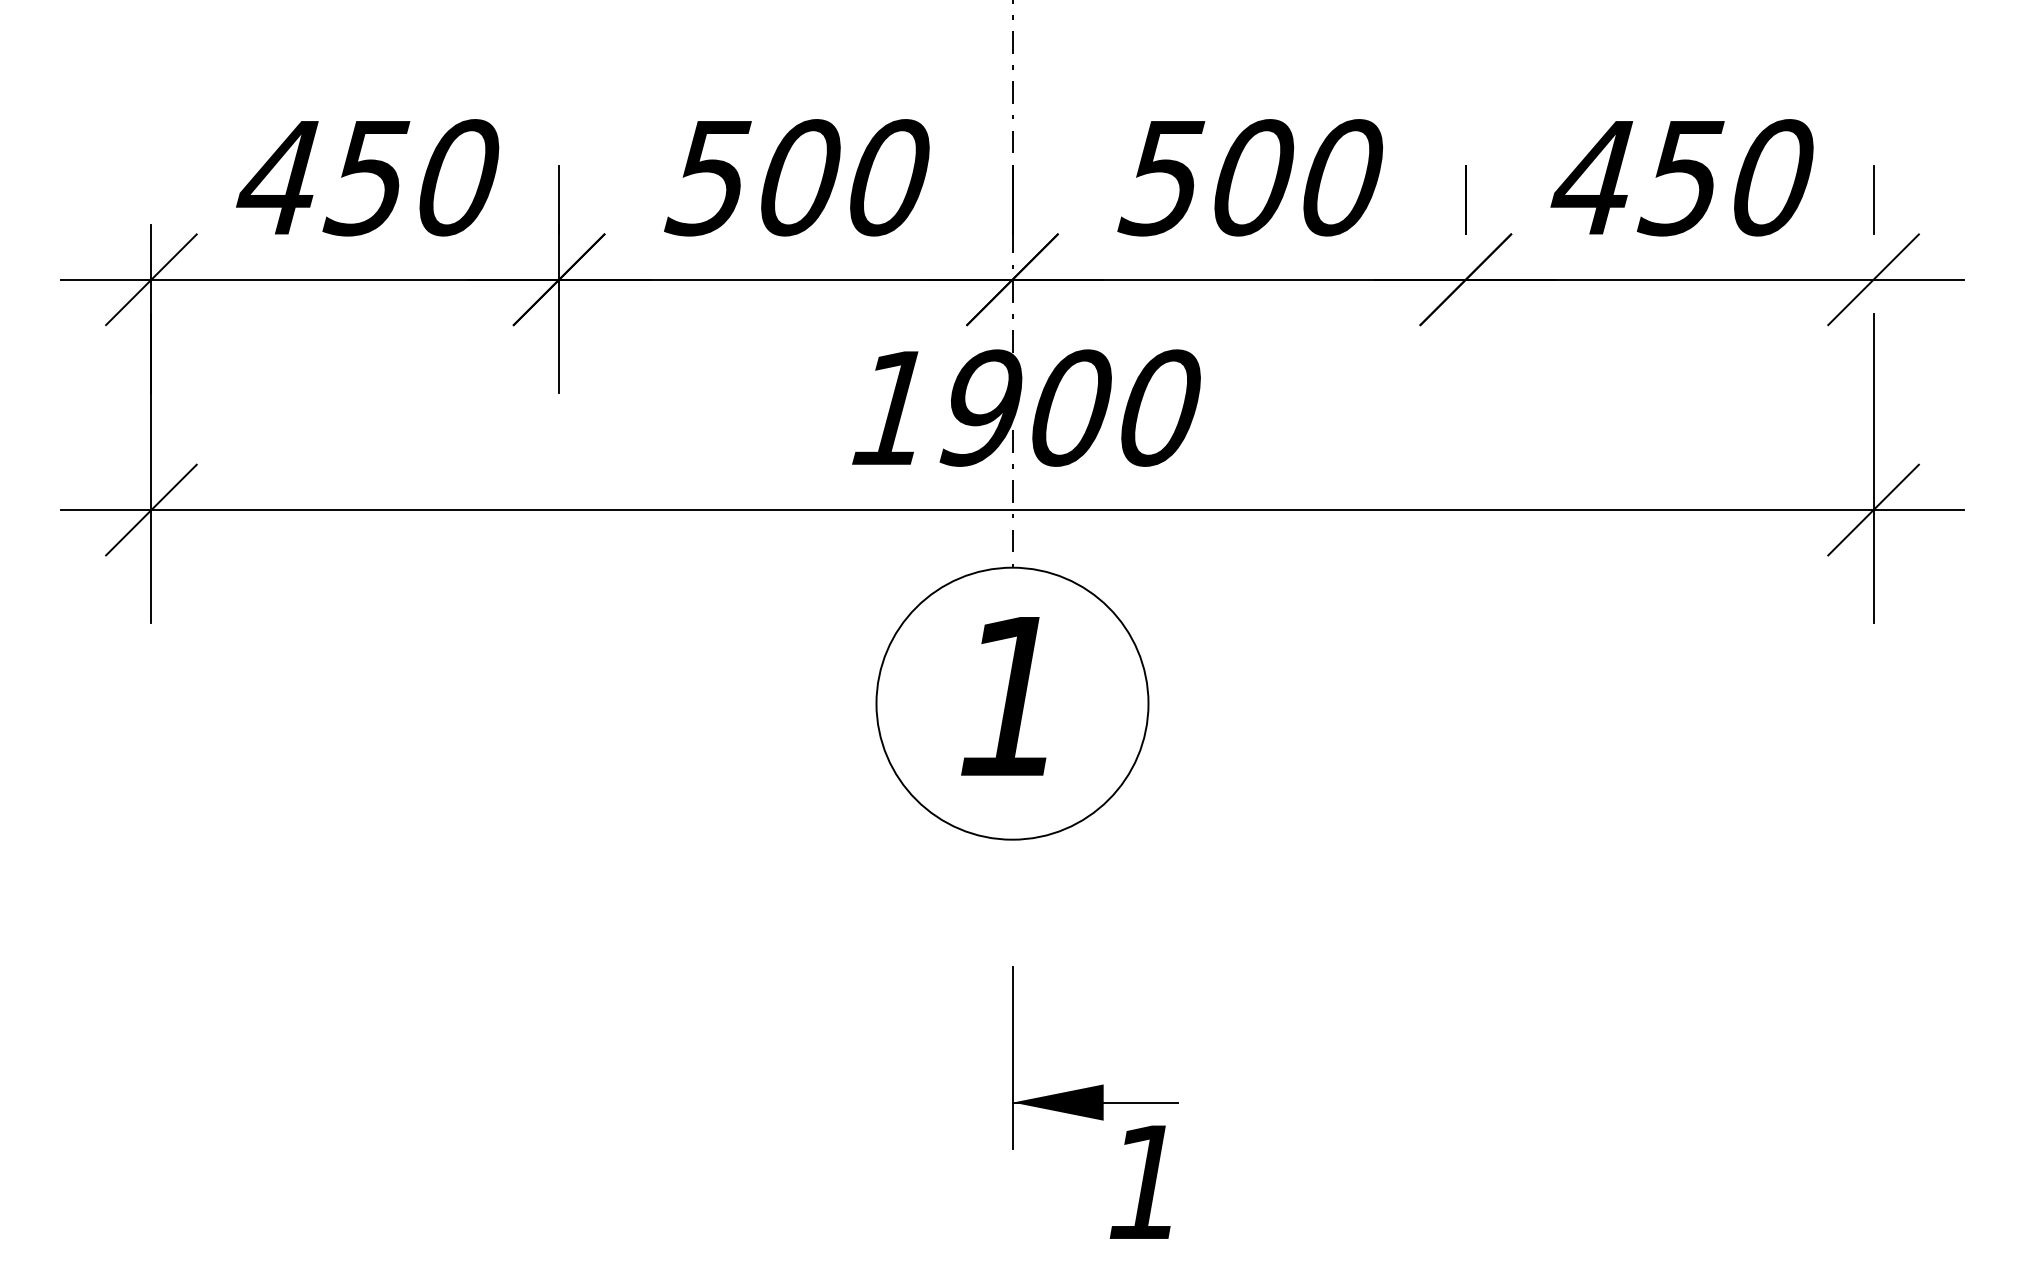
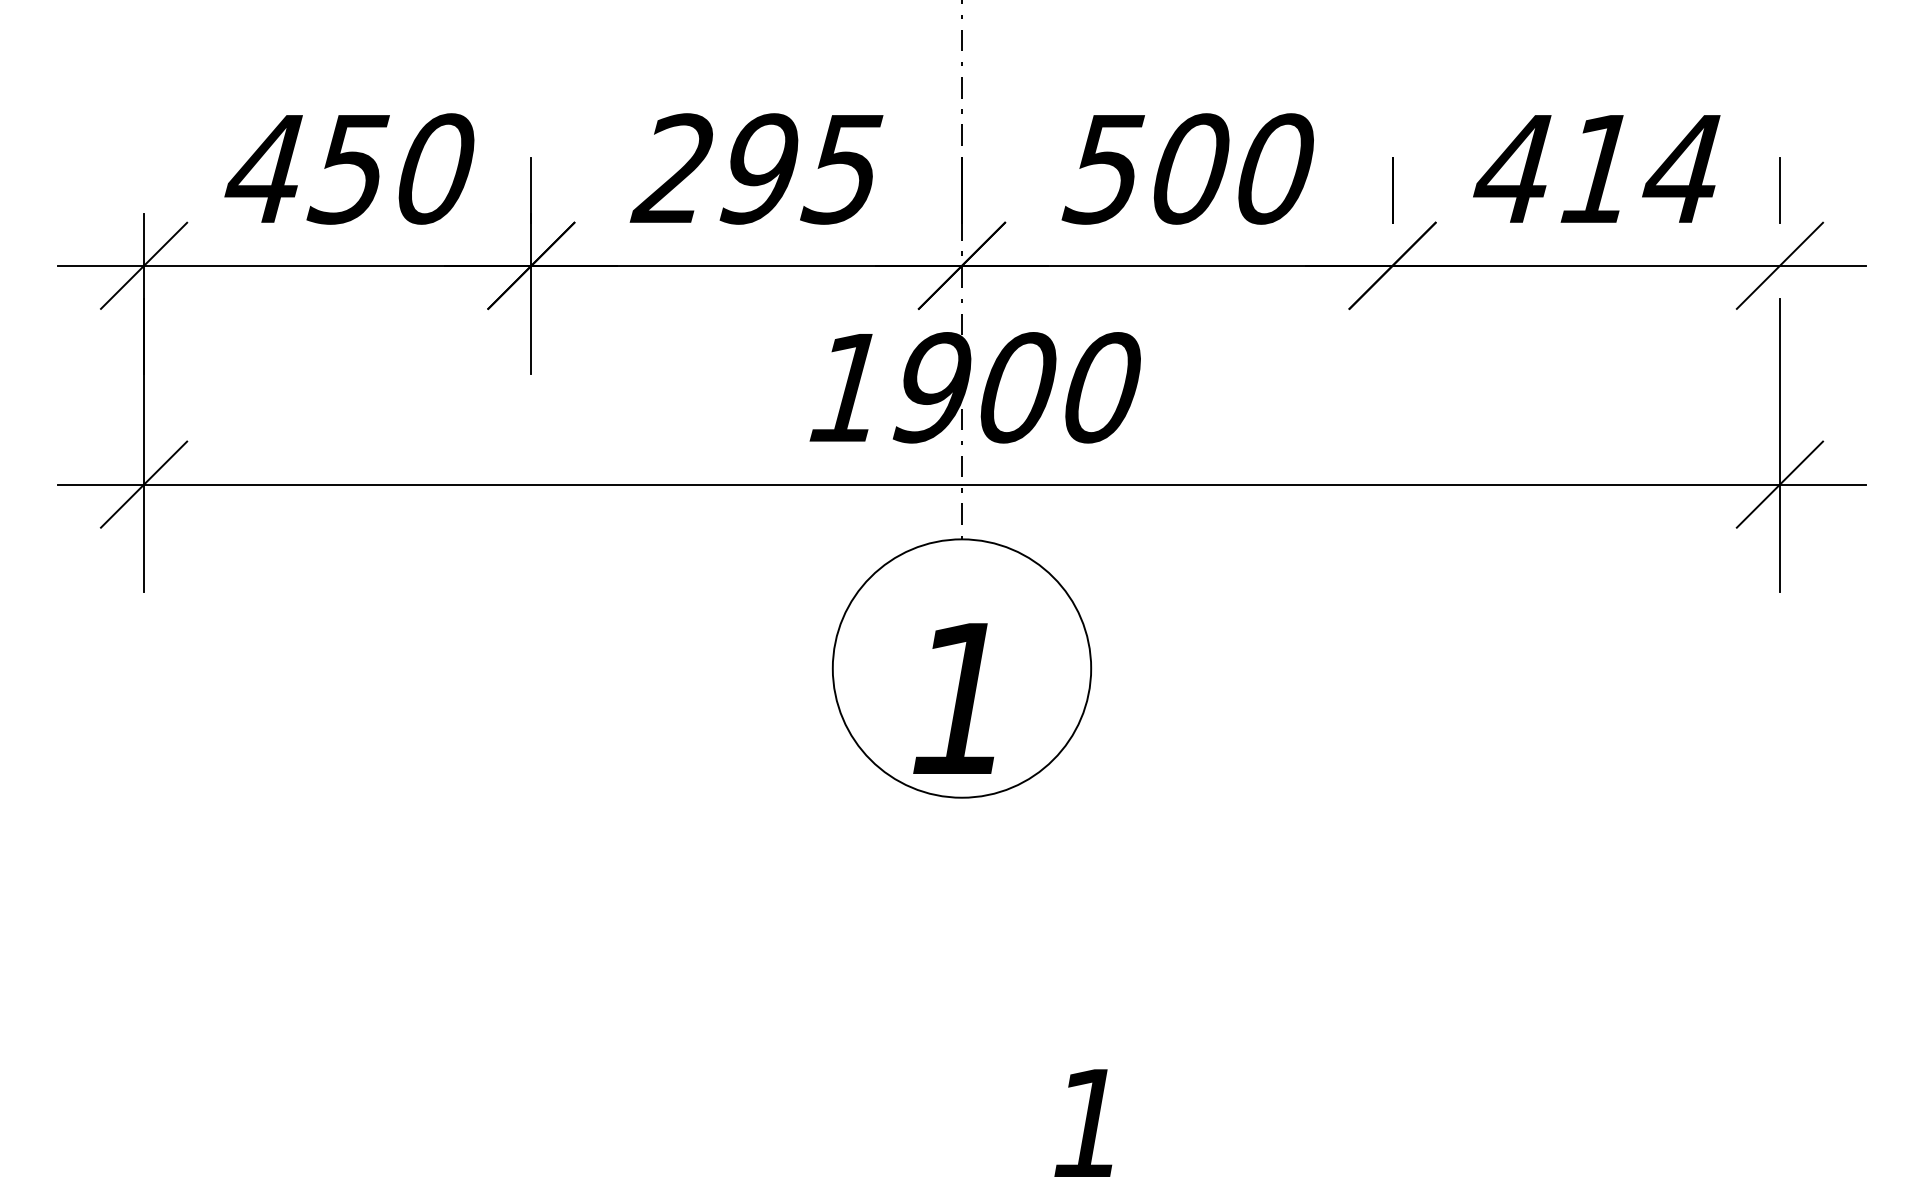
text: (795, 177) -> (755, 168), 500 -> 295
text: (1724, 177) -> (1638, 168), 450 -> 414
text: (1003, 696) -> (953, 698), moved
part: (1101, 1084) -> (1046, 1030), removed

